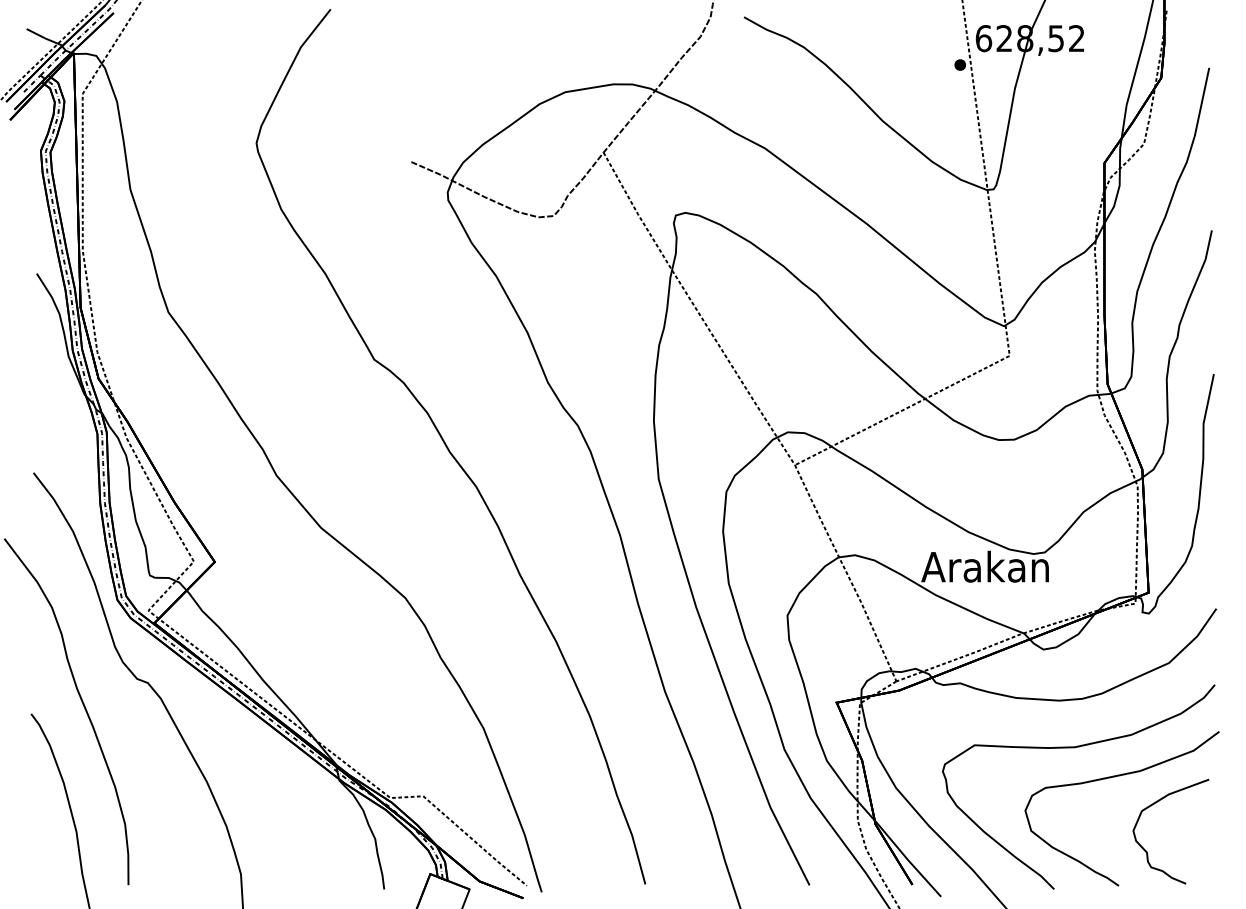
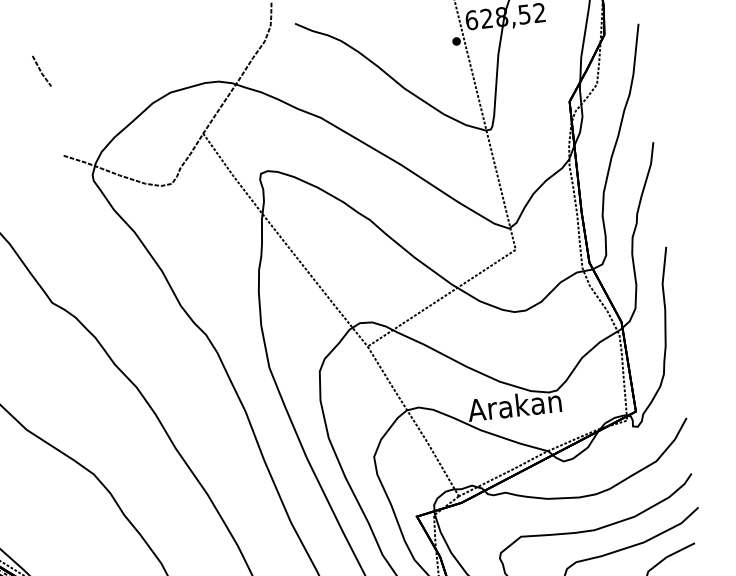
line: (393, 43) -> (41, 70), added

